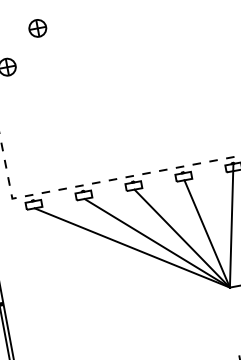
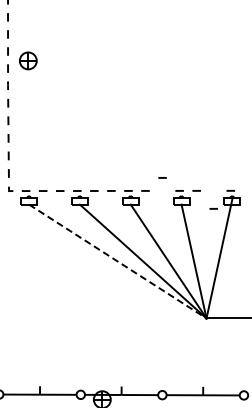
part: (37, 28) -> (65, 28), removed
line: (213, 160) -> (213, 208), moved
line: (163, 169) -> (162, 177), moved
line: (132, 247) -> (118, 261), solid -> dashed

